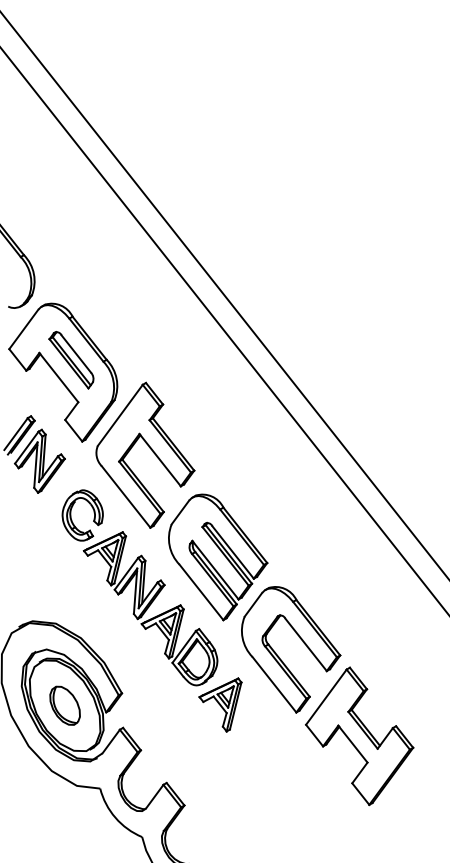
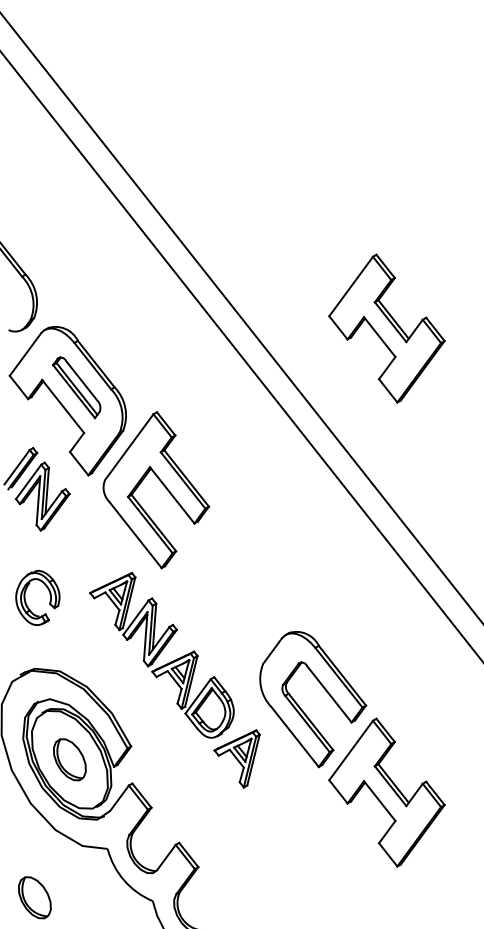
part: (359, 305) -> (386, 328), added
part: (71, 515) -> (25, 597), moved
part: (218, 556) -> (234, 599), removed
part: (32, 833) -> (34, 897), added

